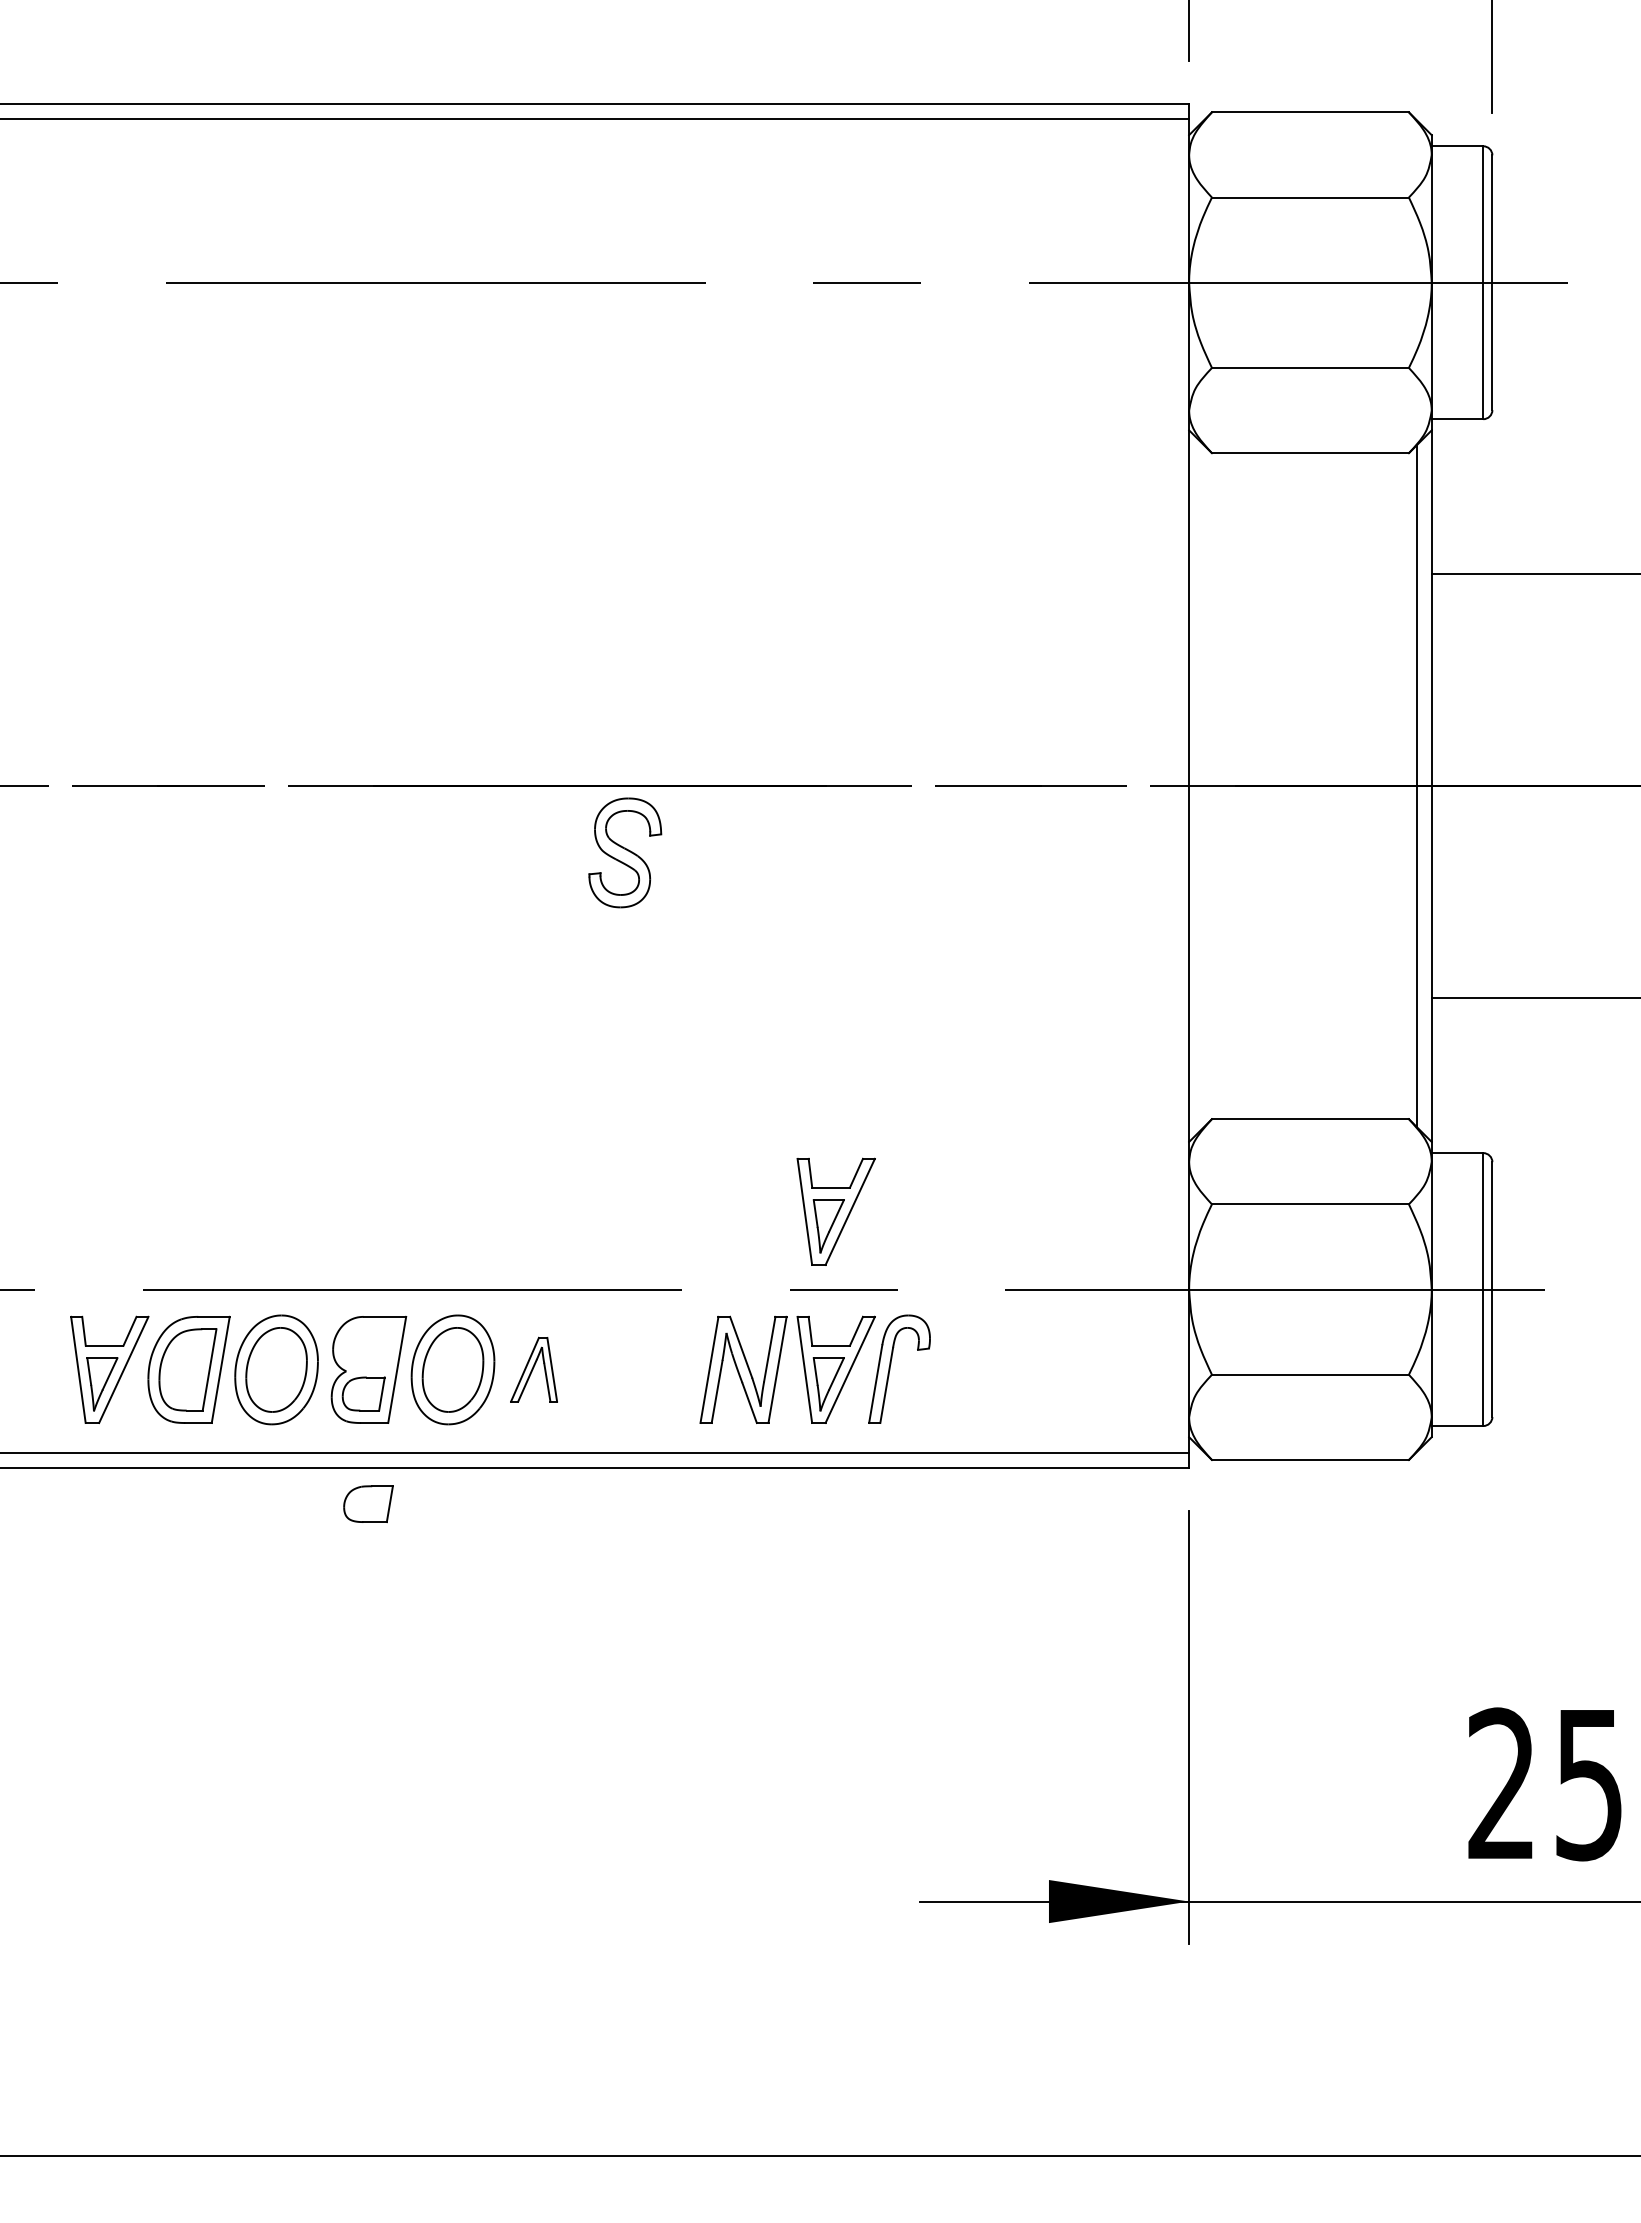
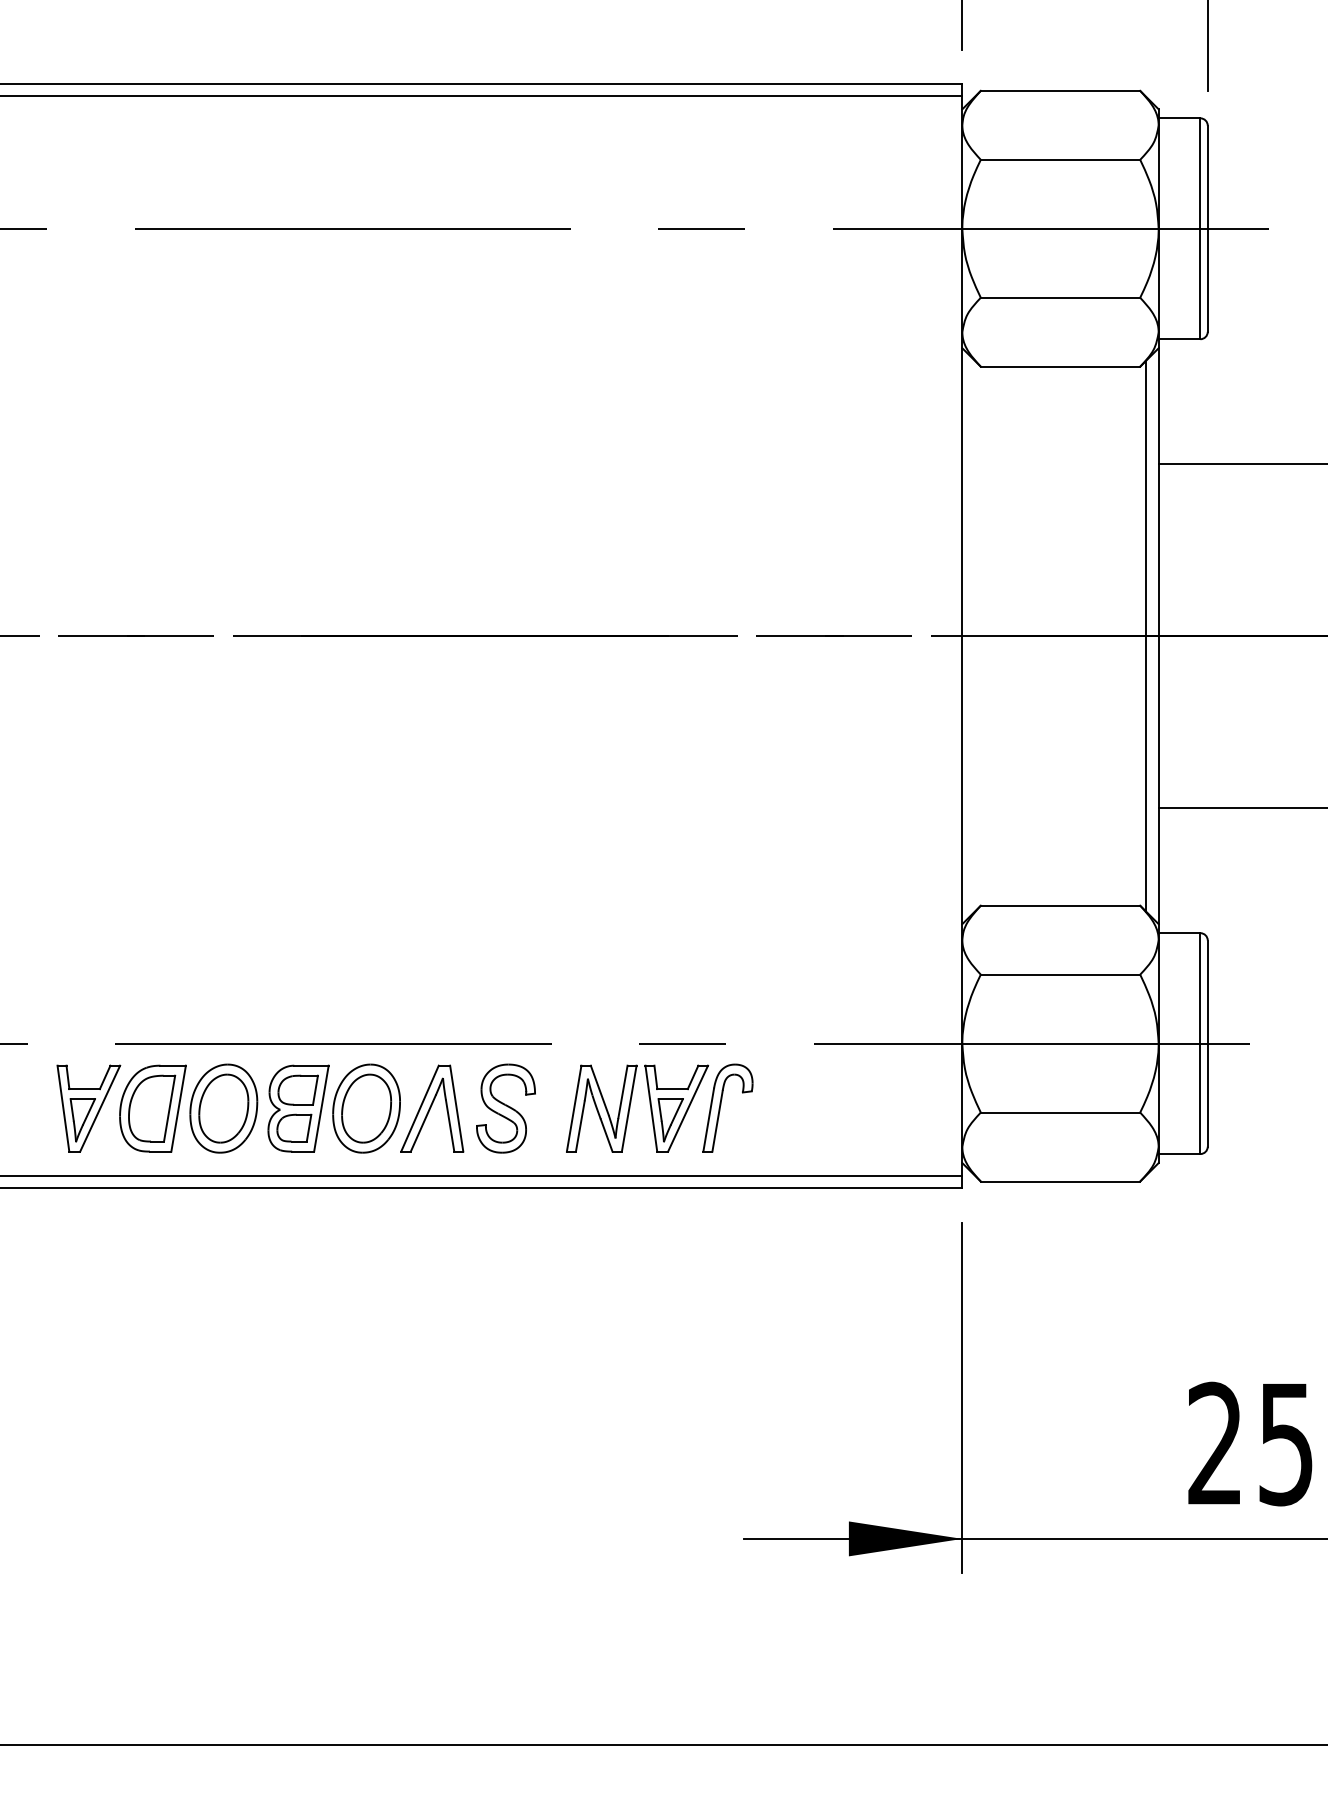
part: (625, 852) -> (506, 1108), moved
part: (835, 1211) -> (676, 980), removed
part: (533, 1369) -> (431, 1108), size x1.67
part: (368, 1503) -> (298, 1089), moved

